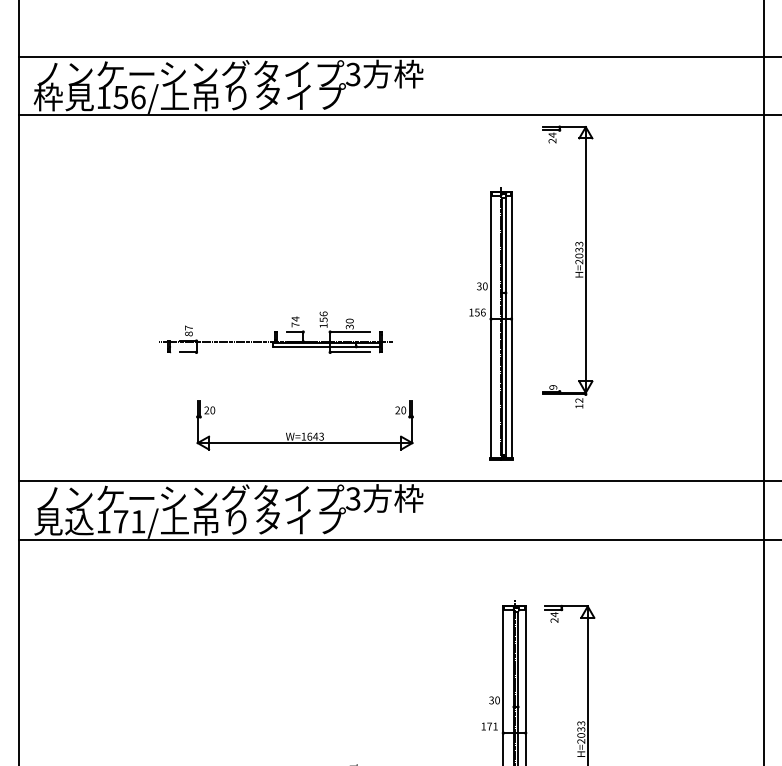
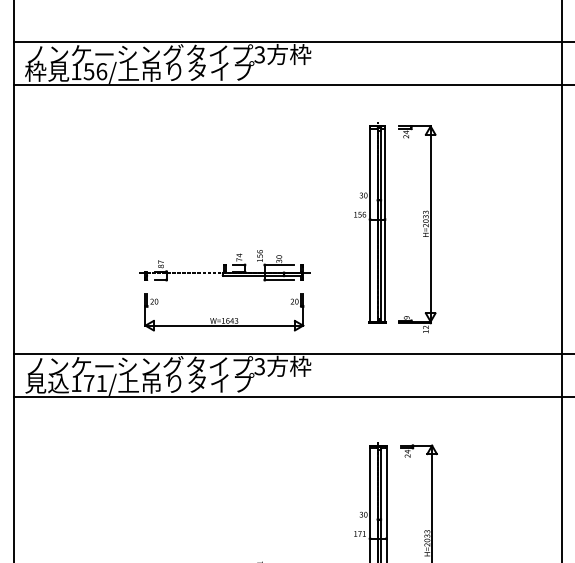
part: (576, 264) -> (423, 227), moved
part: (491, 323) -> (370, 222), moved
part: (275, 332) -> (224, 265), moved

